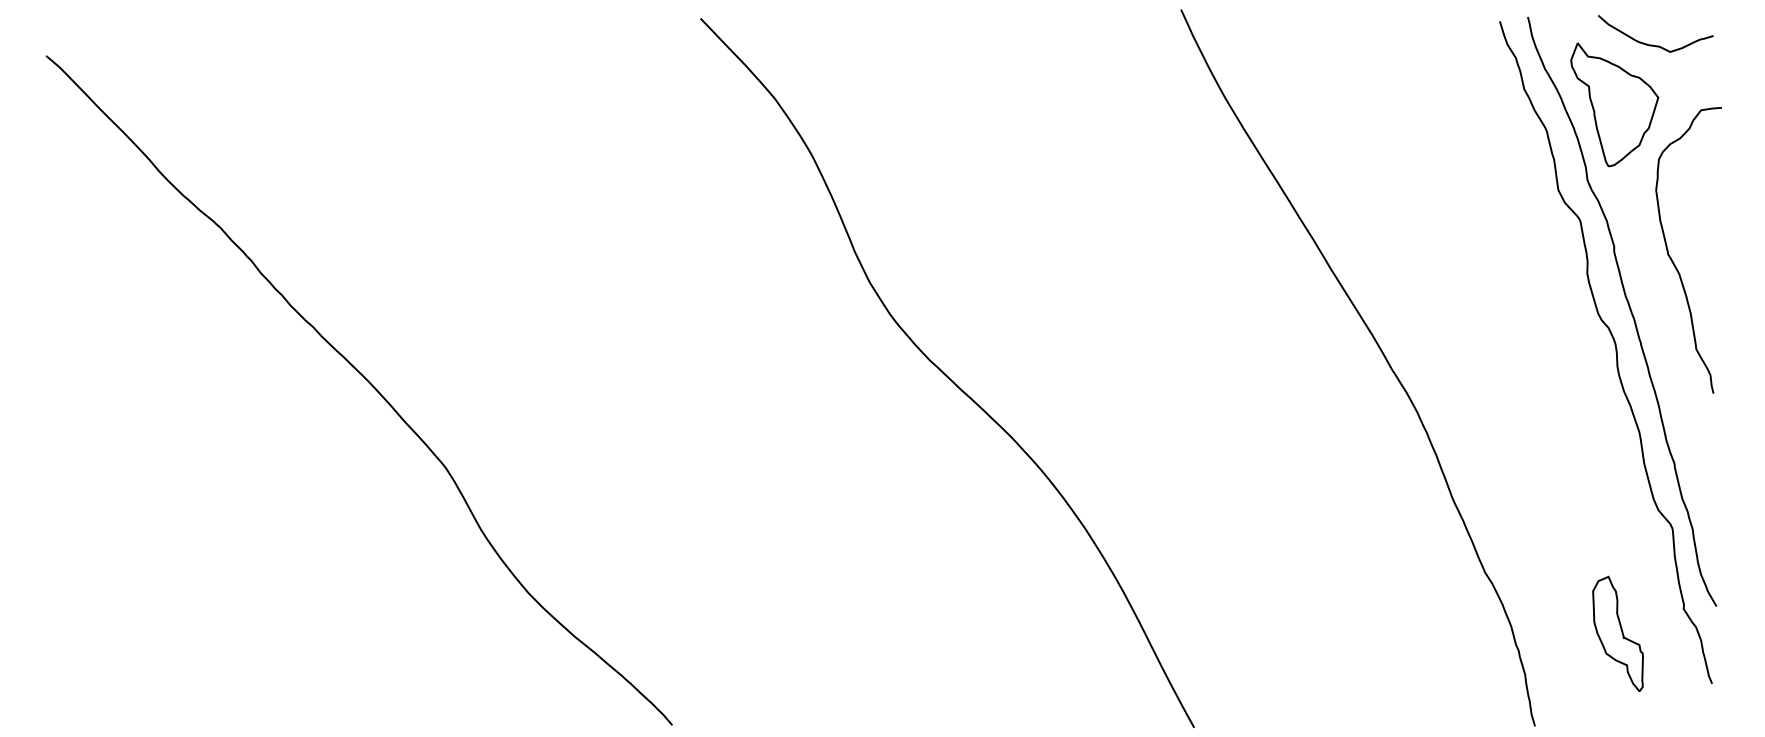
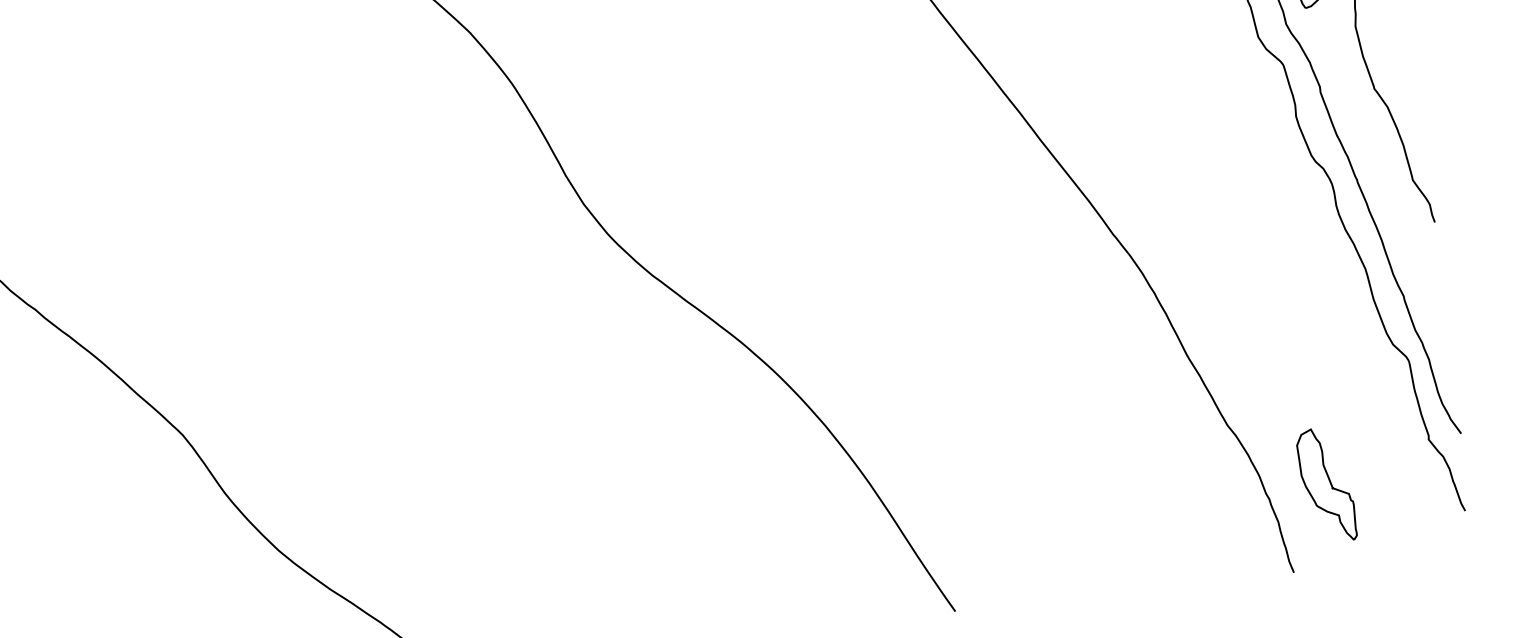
part: (1617, 633) -> (1325, 484), moved

